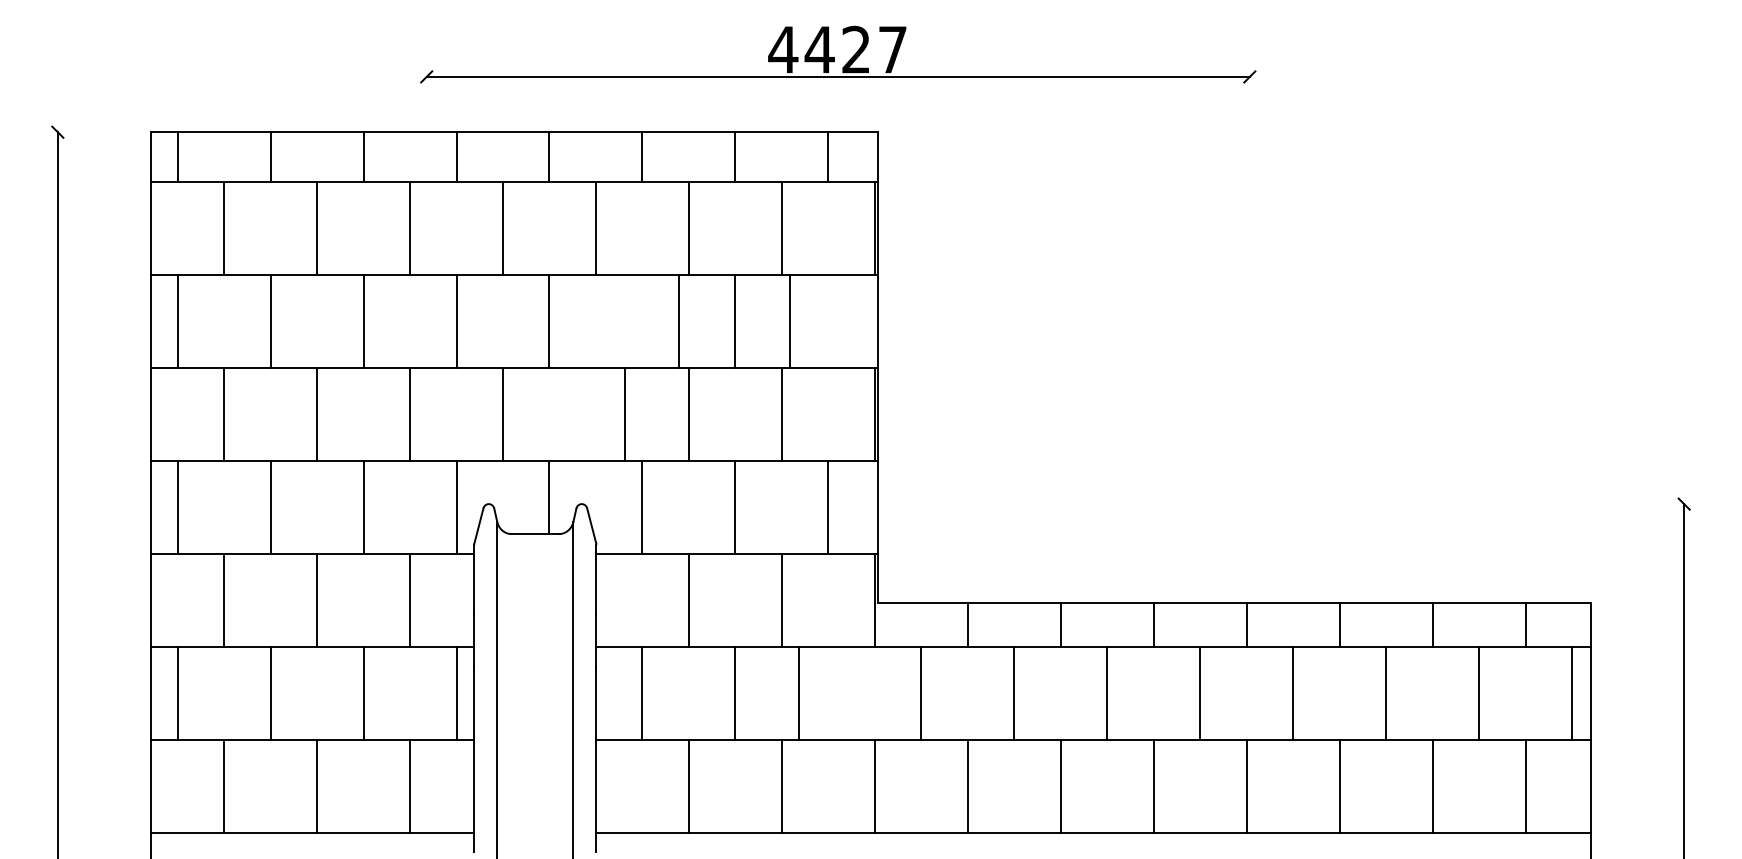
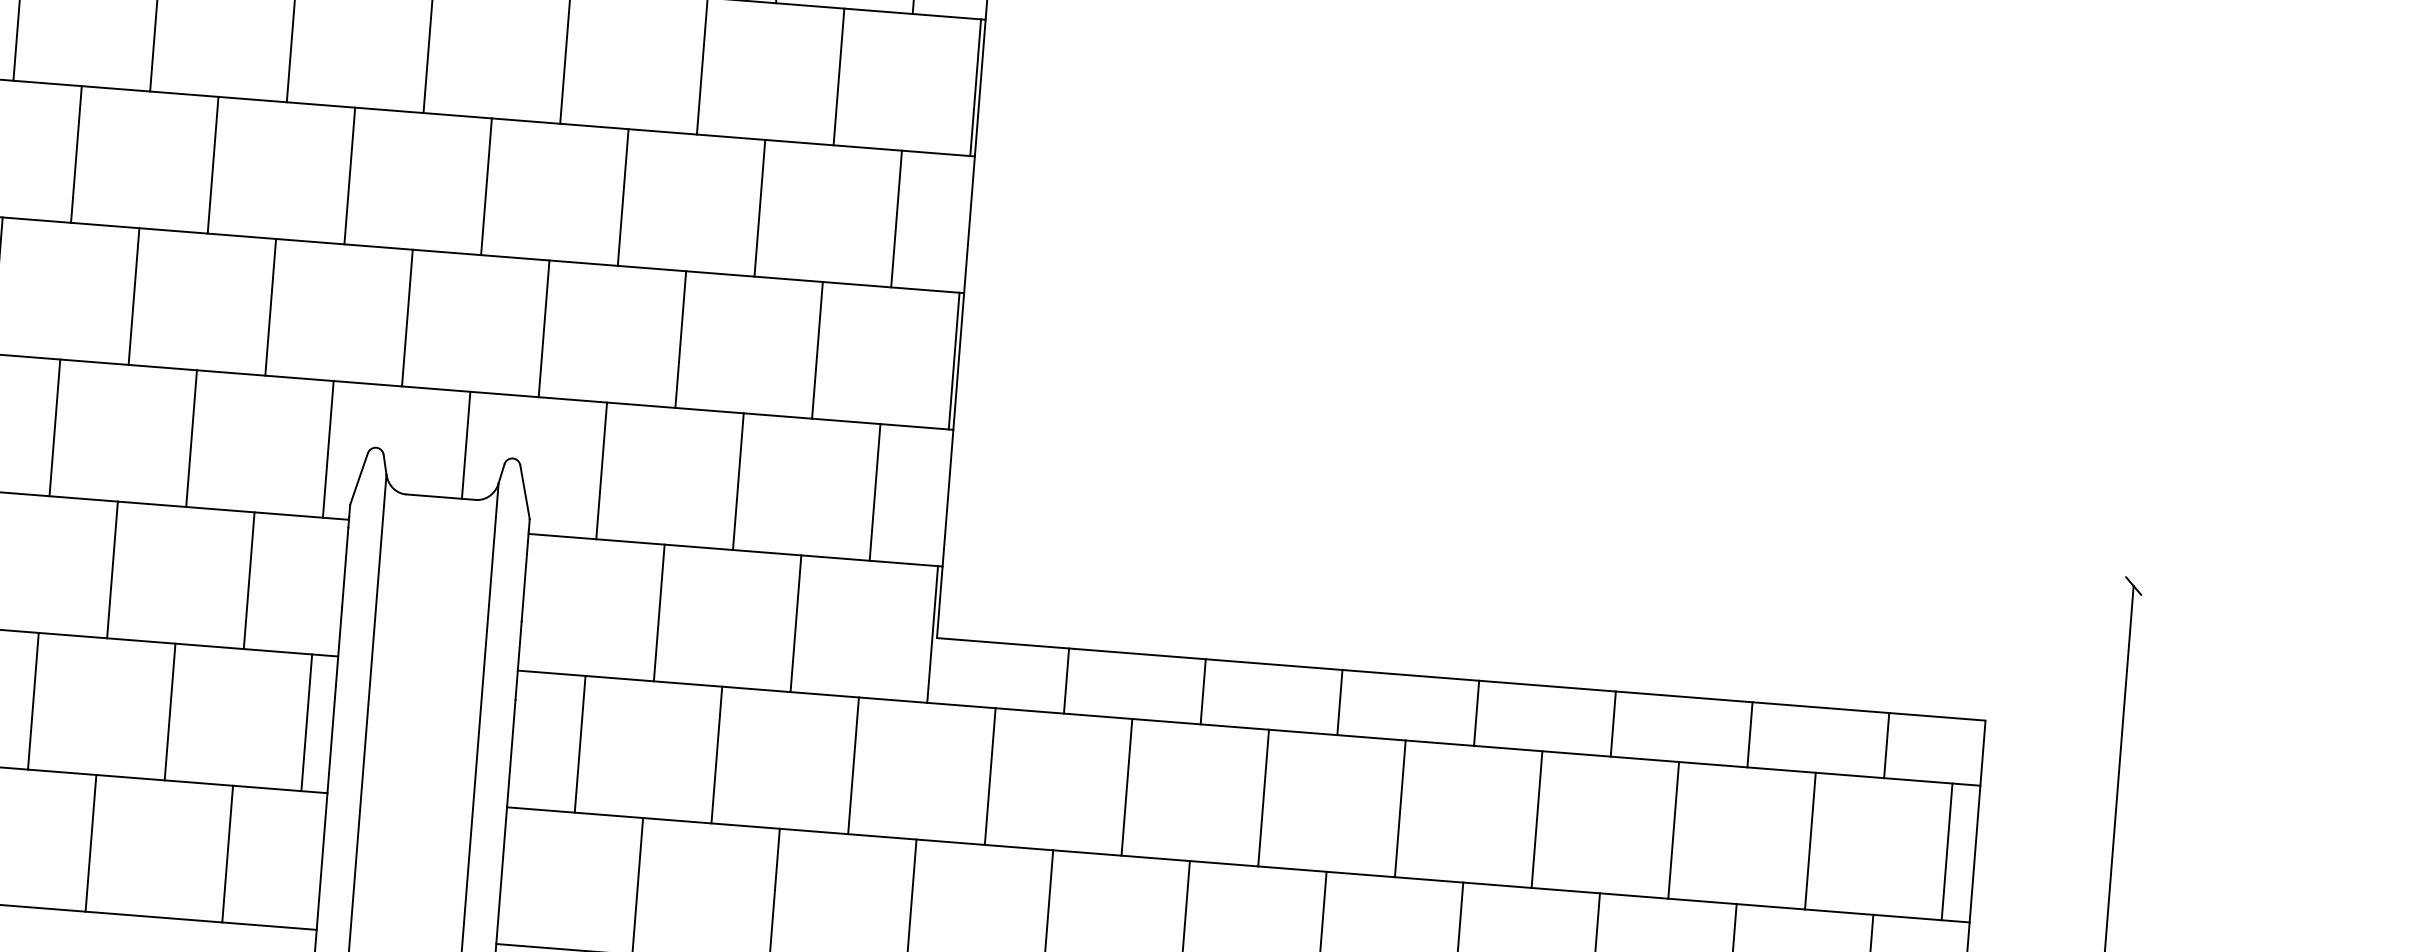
line: (679, 321) -> (623, 197), moved
line: (790, 321) -> (896, 218), moved
line: (624, 414) -> (543, 328), moved
line: (799, 693) -> (853, 765), moved

